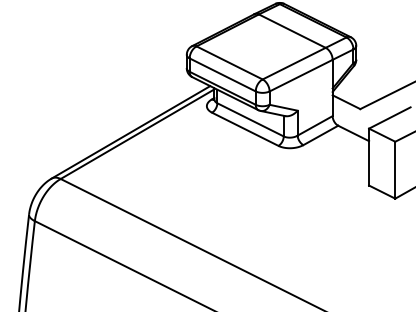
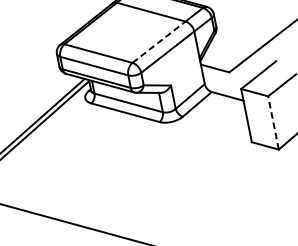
line: (294, 63) -> (159, 42), solid -> dashed
line: (395, 169) -> (273, 122), solid -> dashed

